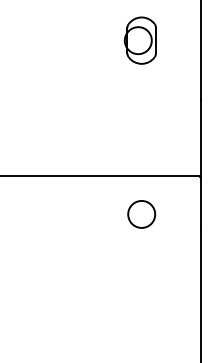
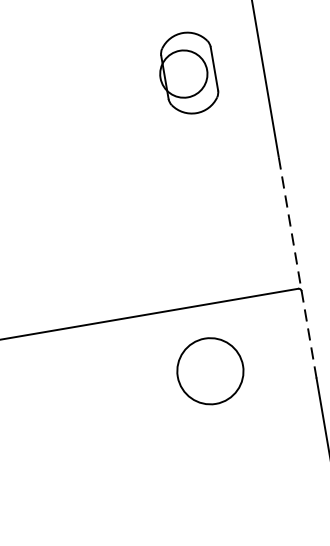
part: (140, 40) -> (187, 73), moved
line: (200, 163) -> (296, 265), solid -> dashed
circle: (141, 213) -> (209, 369), size x1.4

